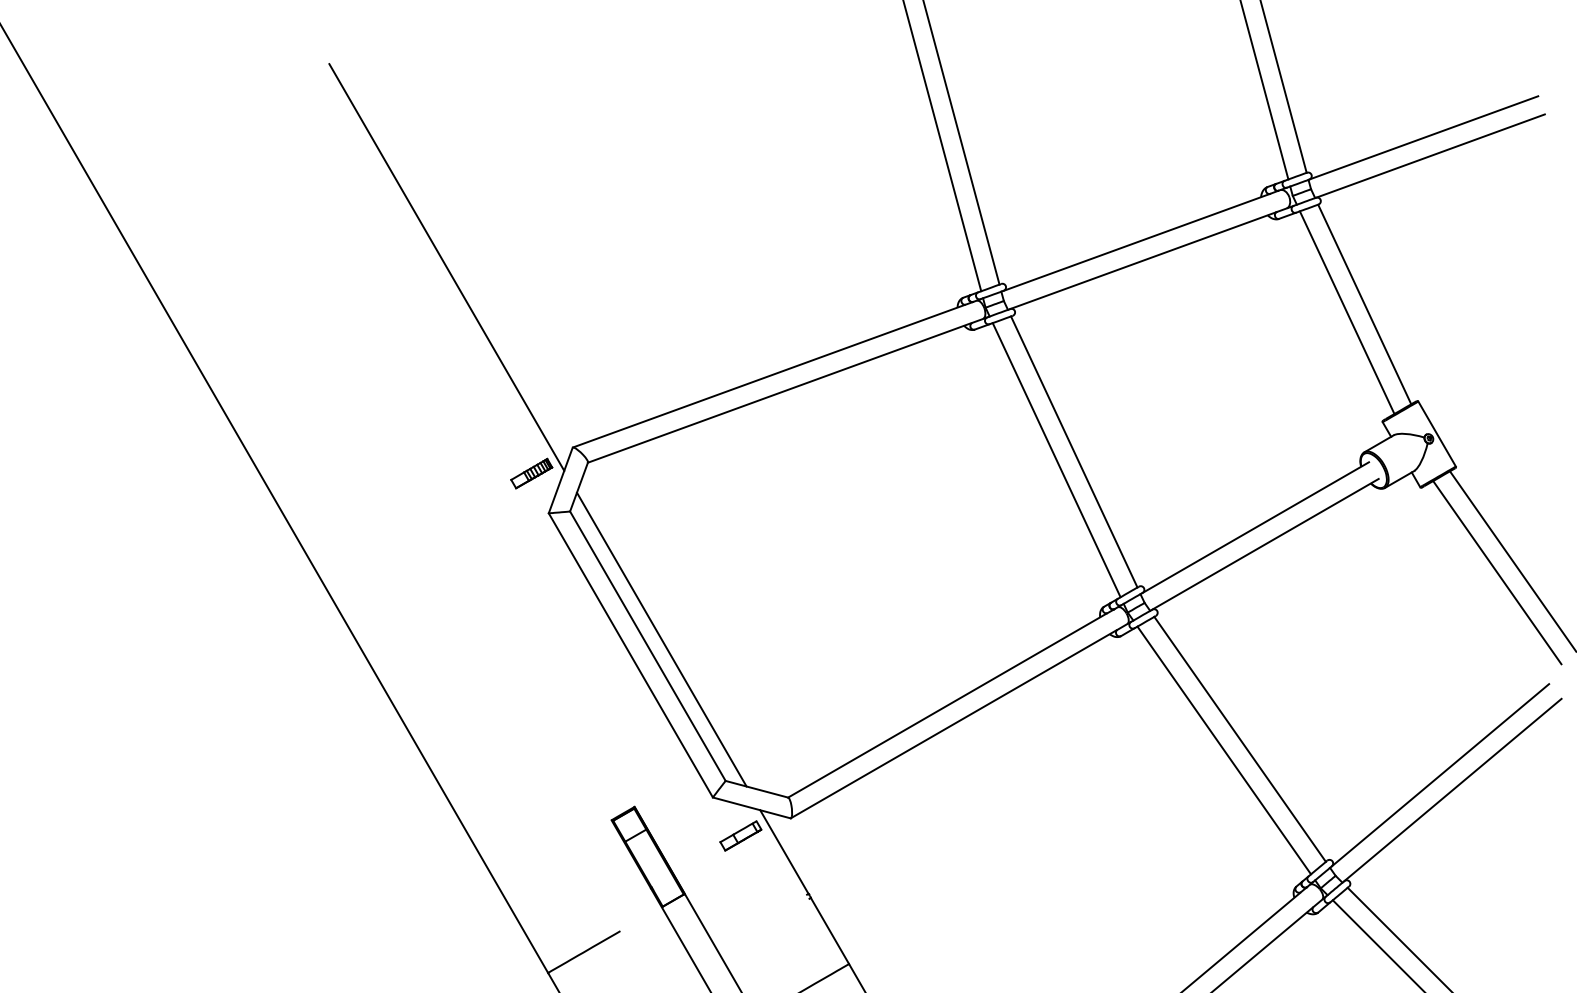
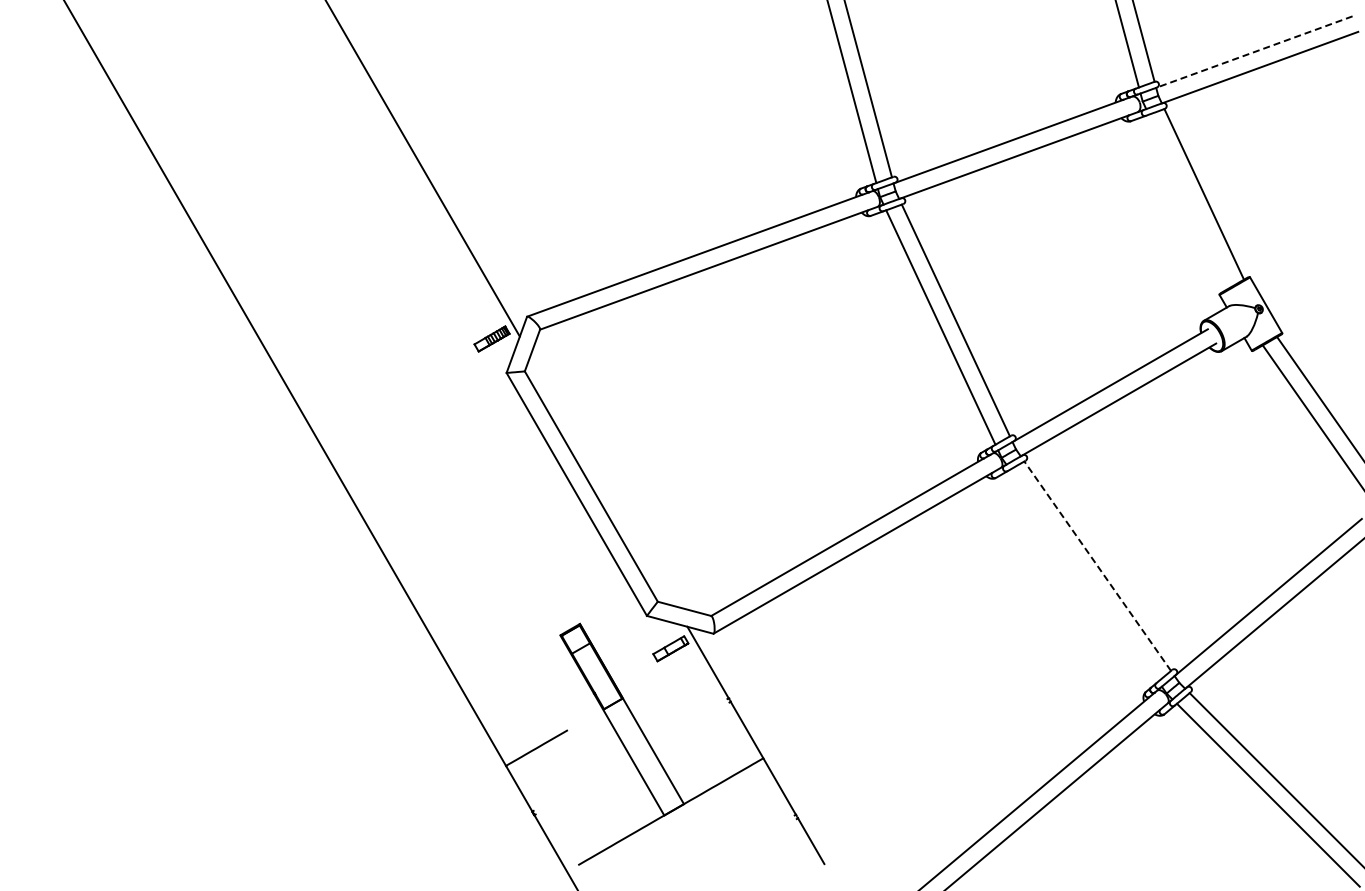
line: (1423, 138) -> (1254, 52), solid -> dashed
line: (1346, 312) -> (1188, 201), removed
line: (660, 639) -> (602, 480), removed
line: (1239, 739) -> (1097, 566), solid -> dashed
line: (1223, 750) -> (1083, 575), removed

